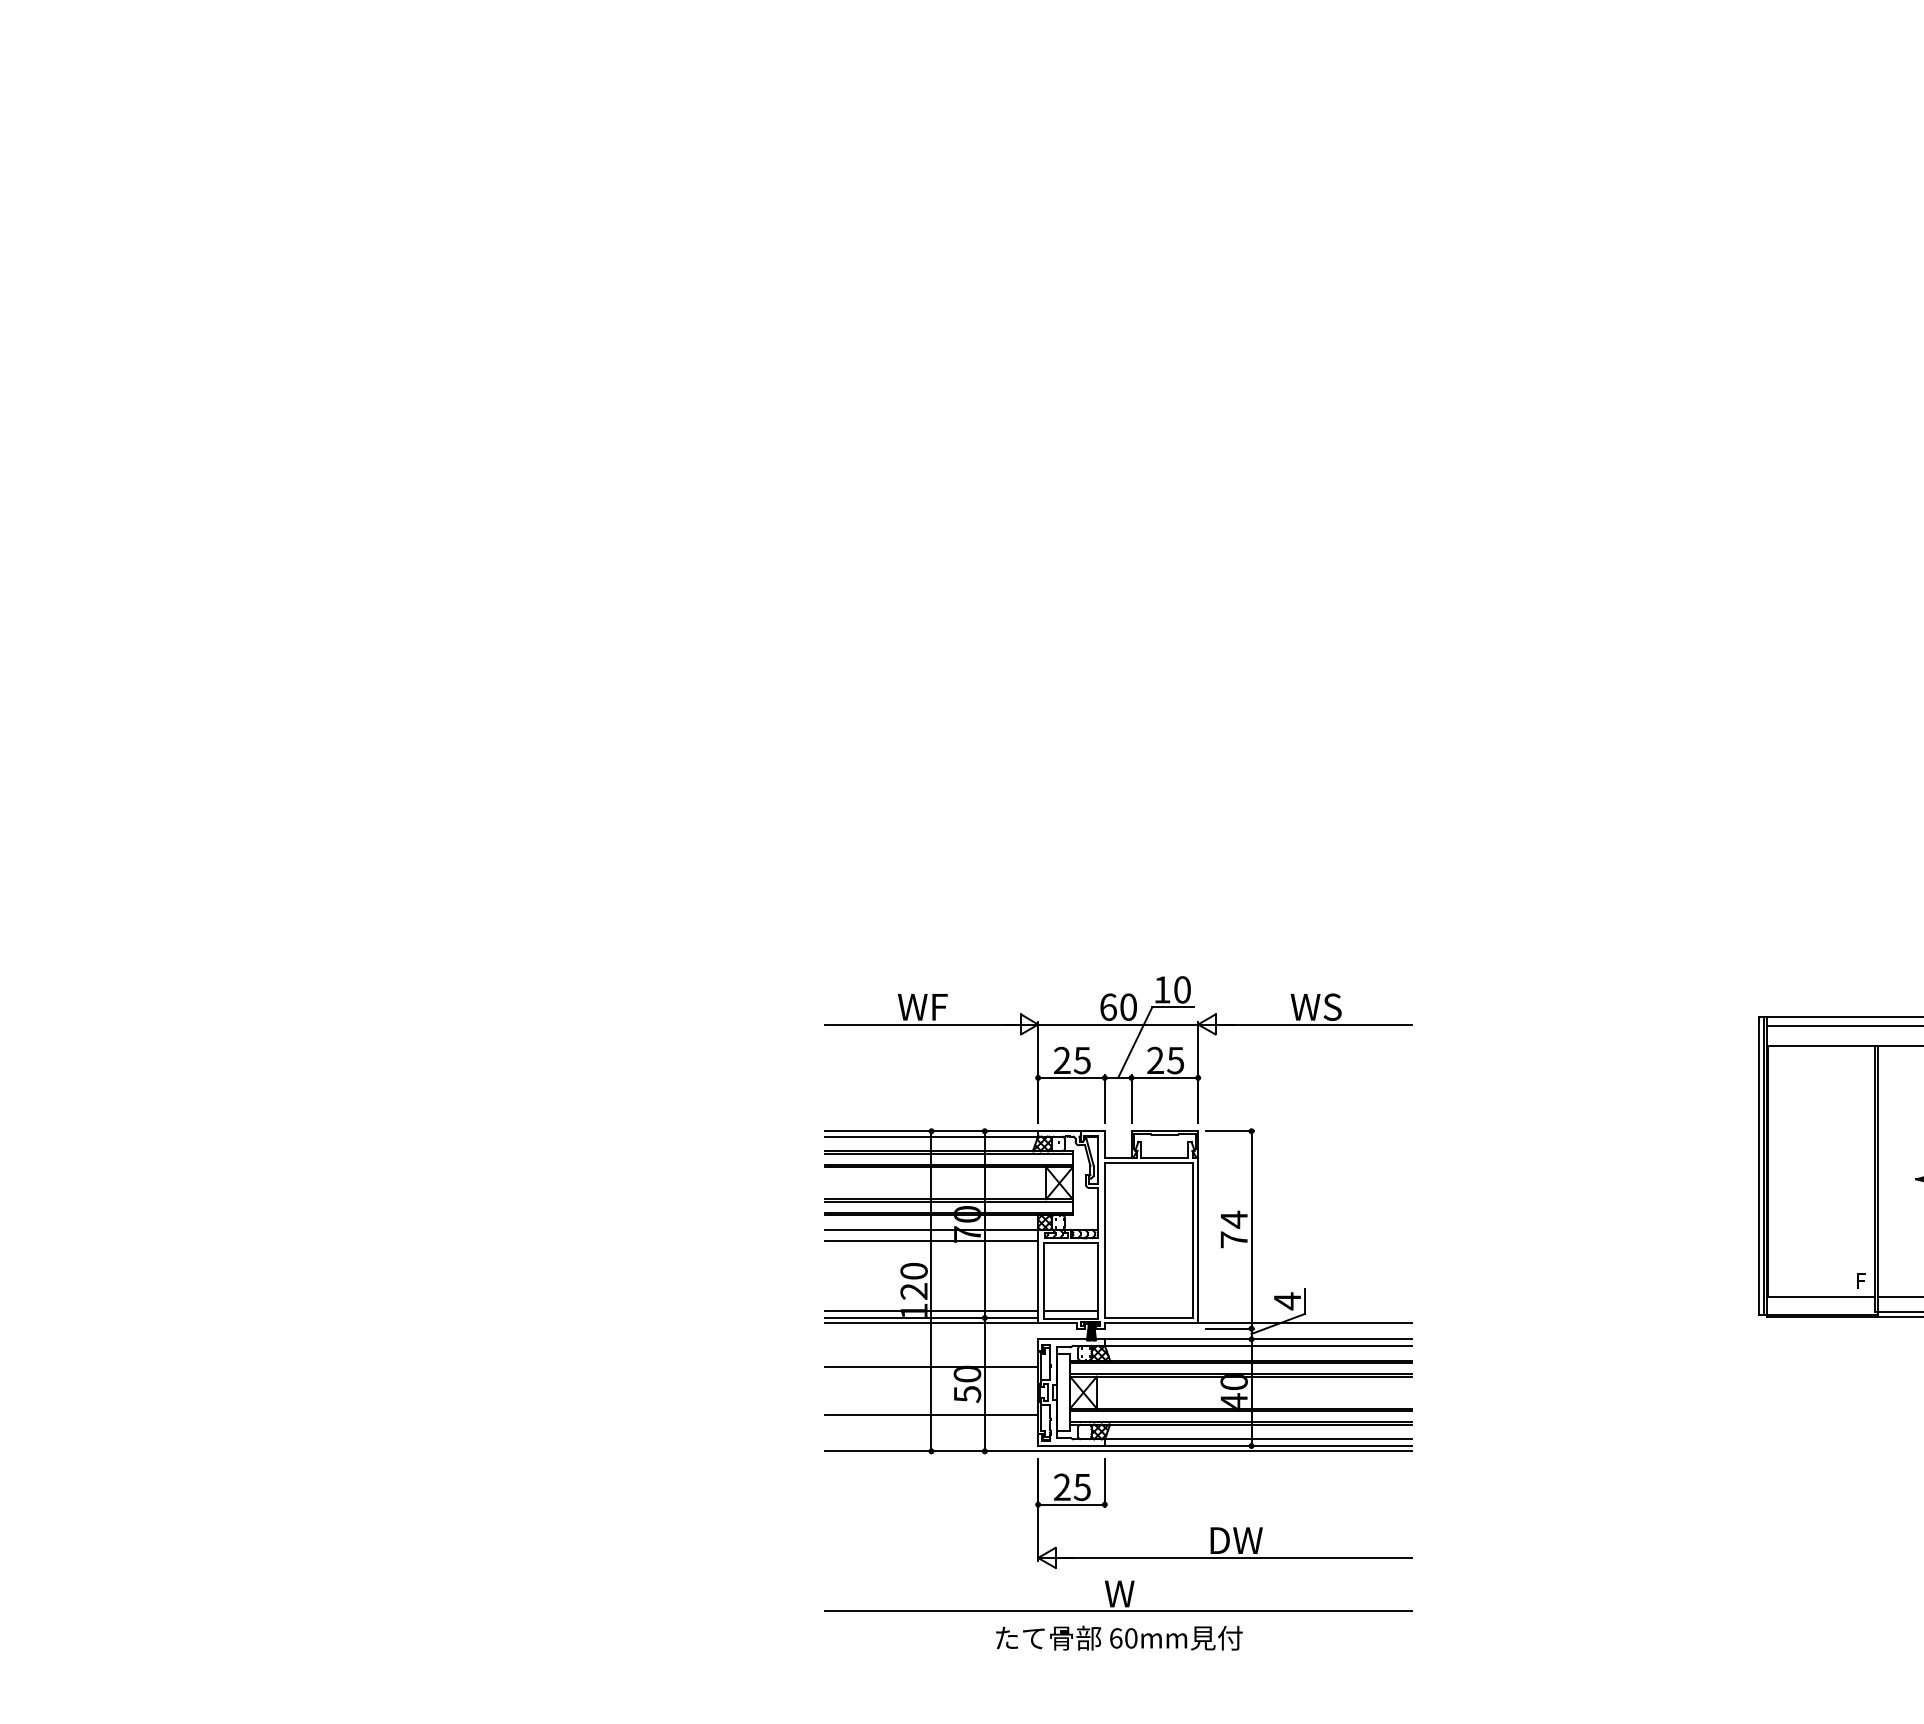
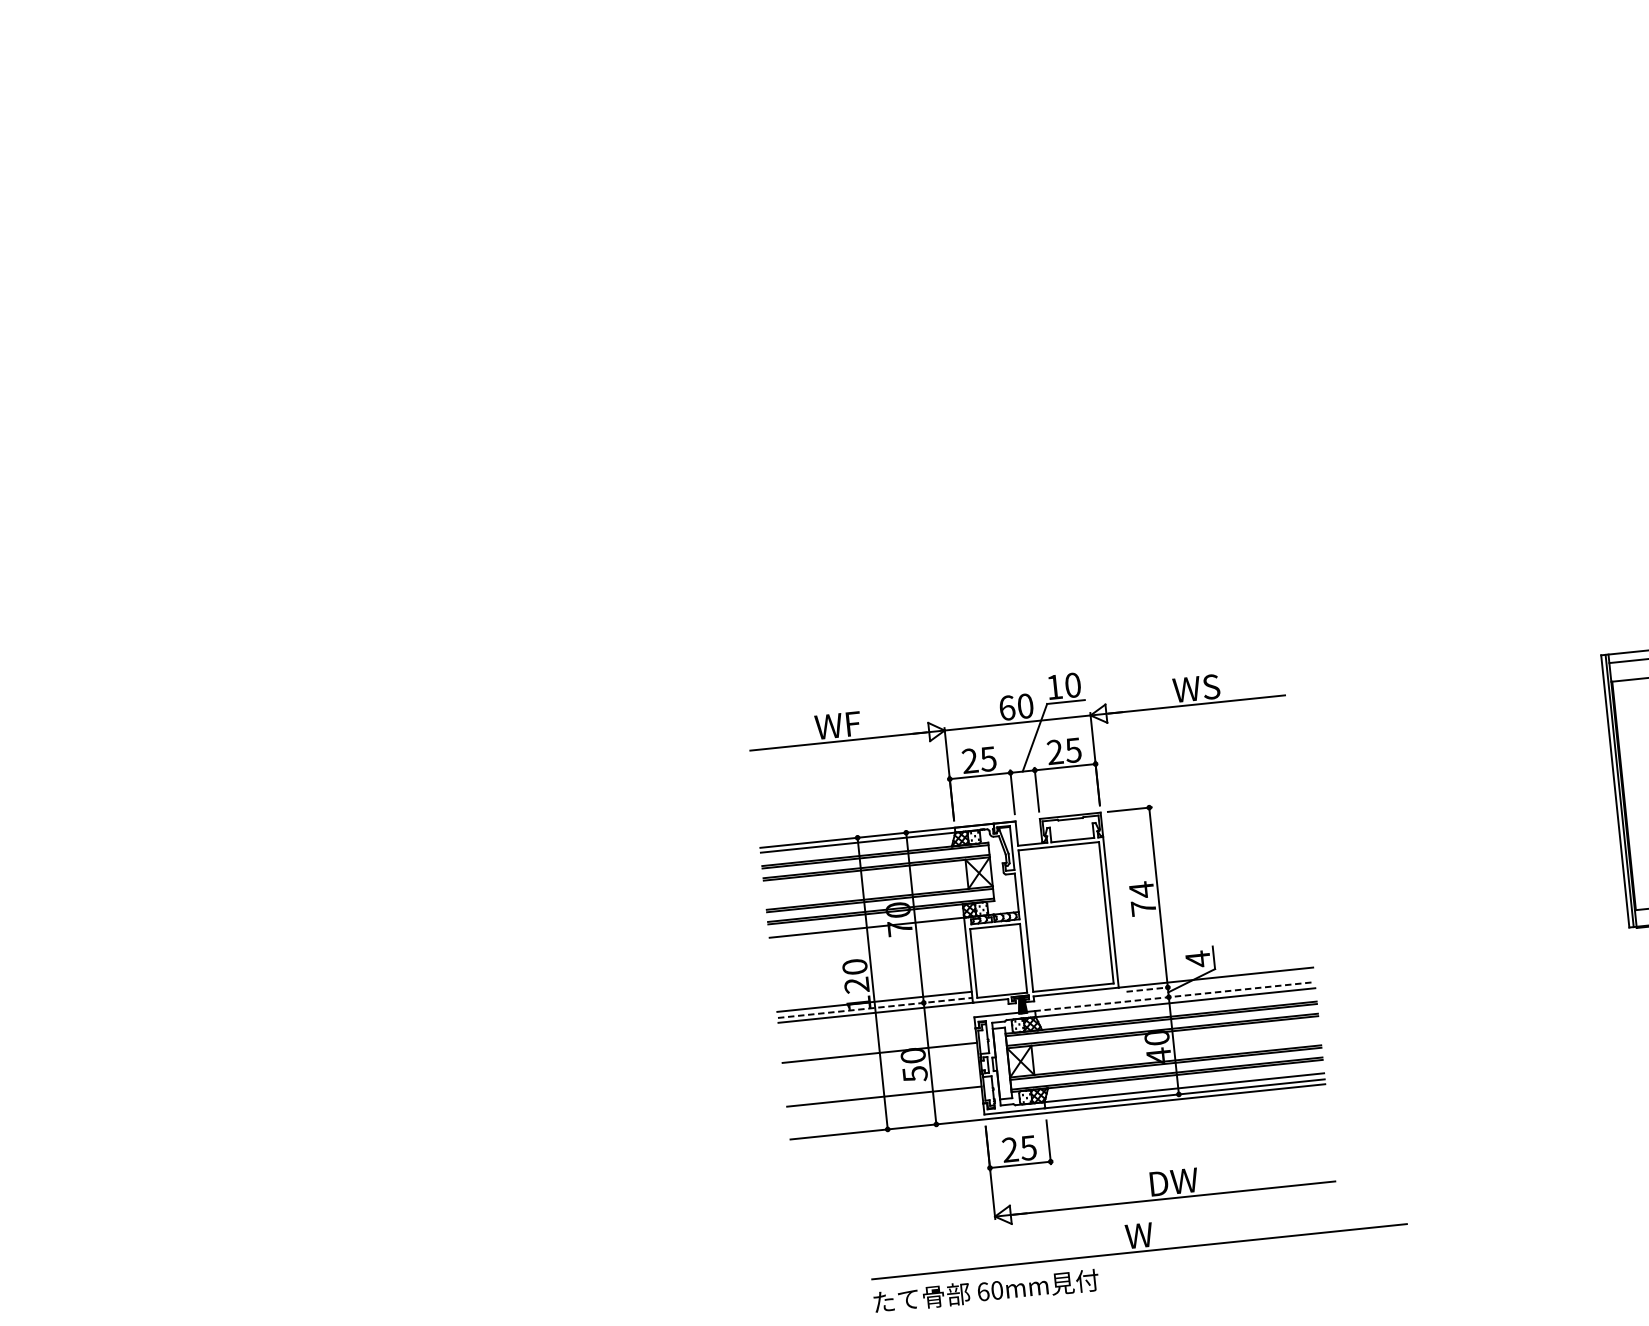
line: (931, 1241) -> (868, 938), removed
line: (1070, 1311) -> (1001, 988), removed
line: (931, 1317) -> (875, 1007), solid -> dashed
line: (1230, 1328) -> (1148, 989), solid -> dashed
line: (1257, 1339) -> (1174, 996), solid -> dashed
part: (1118, 1595) -> (1138, 1237), moved
text: (1119, 1637) -> (986, 1290), moved

